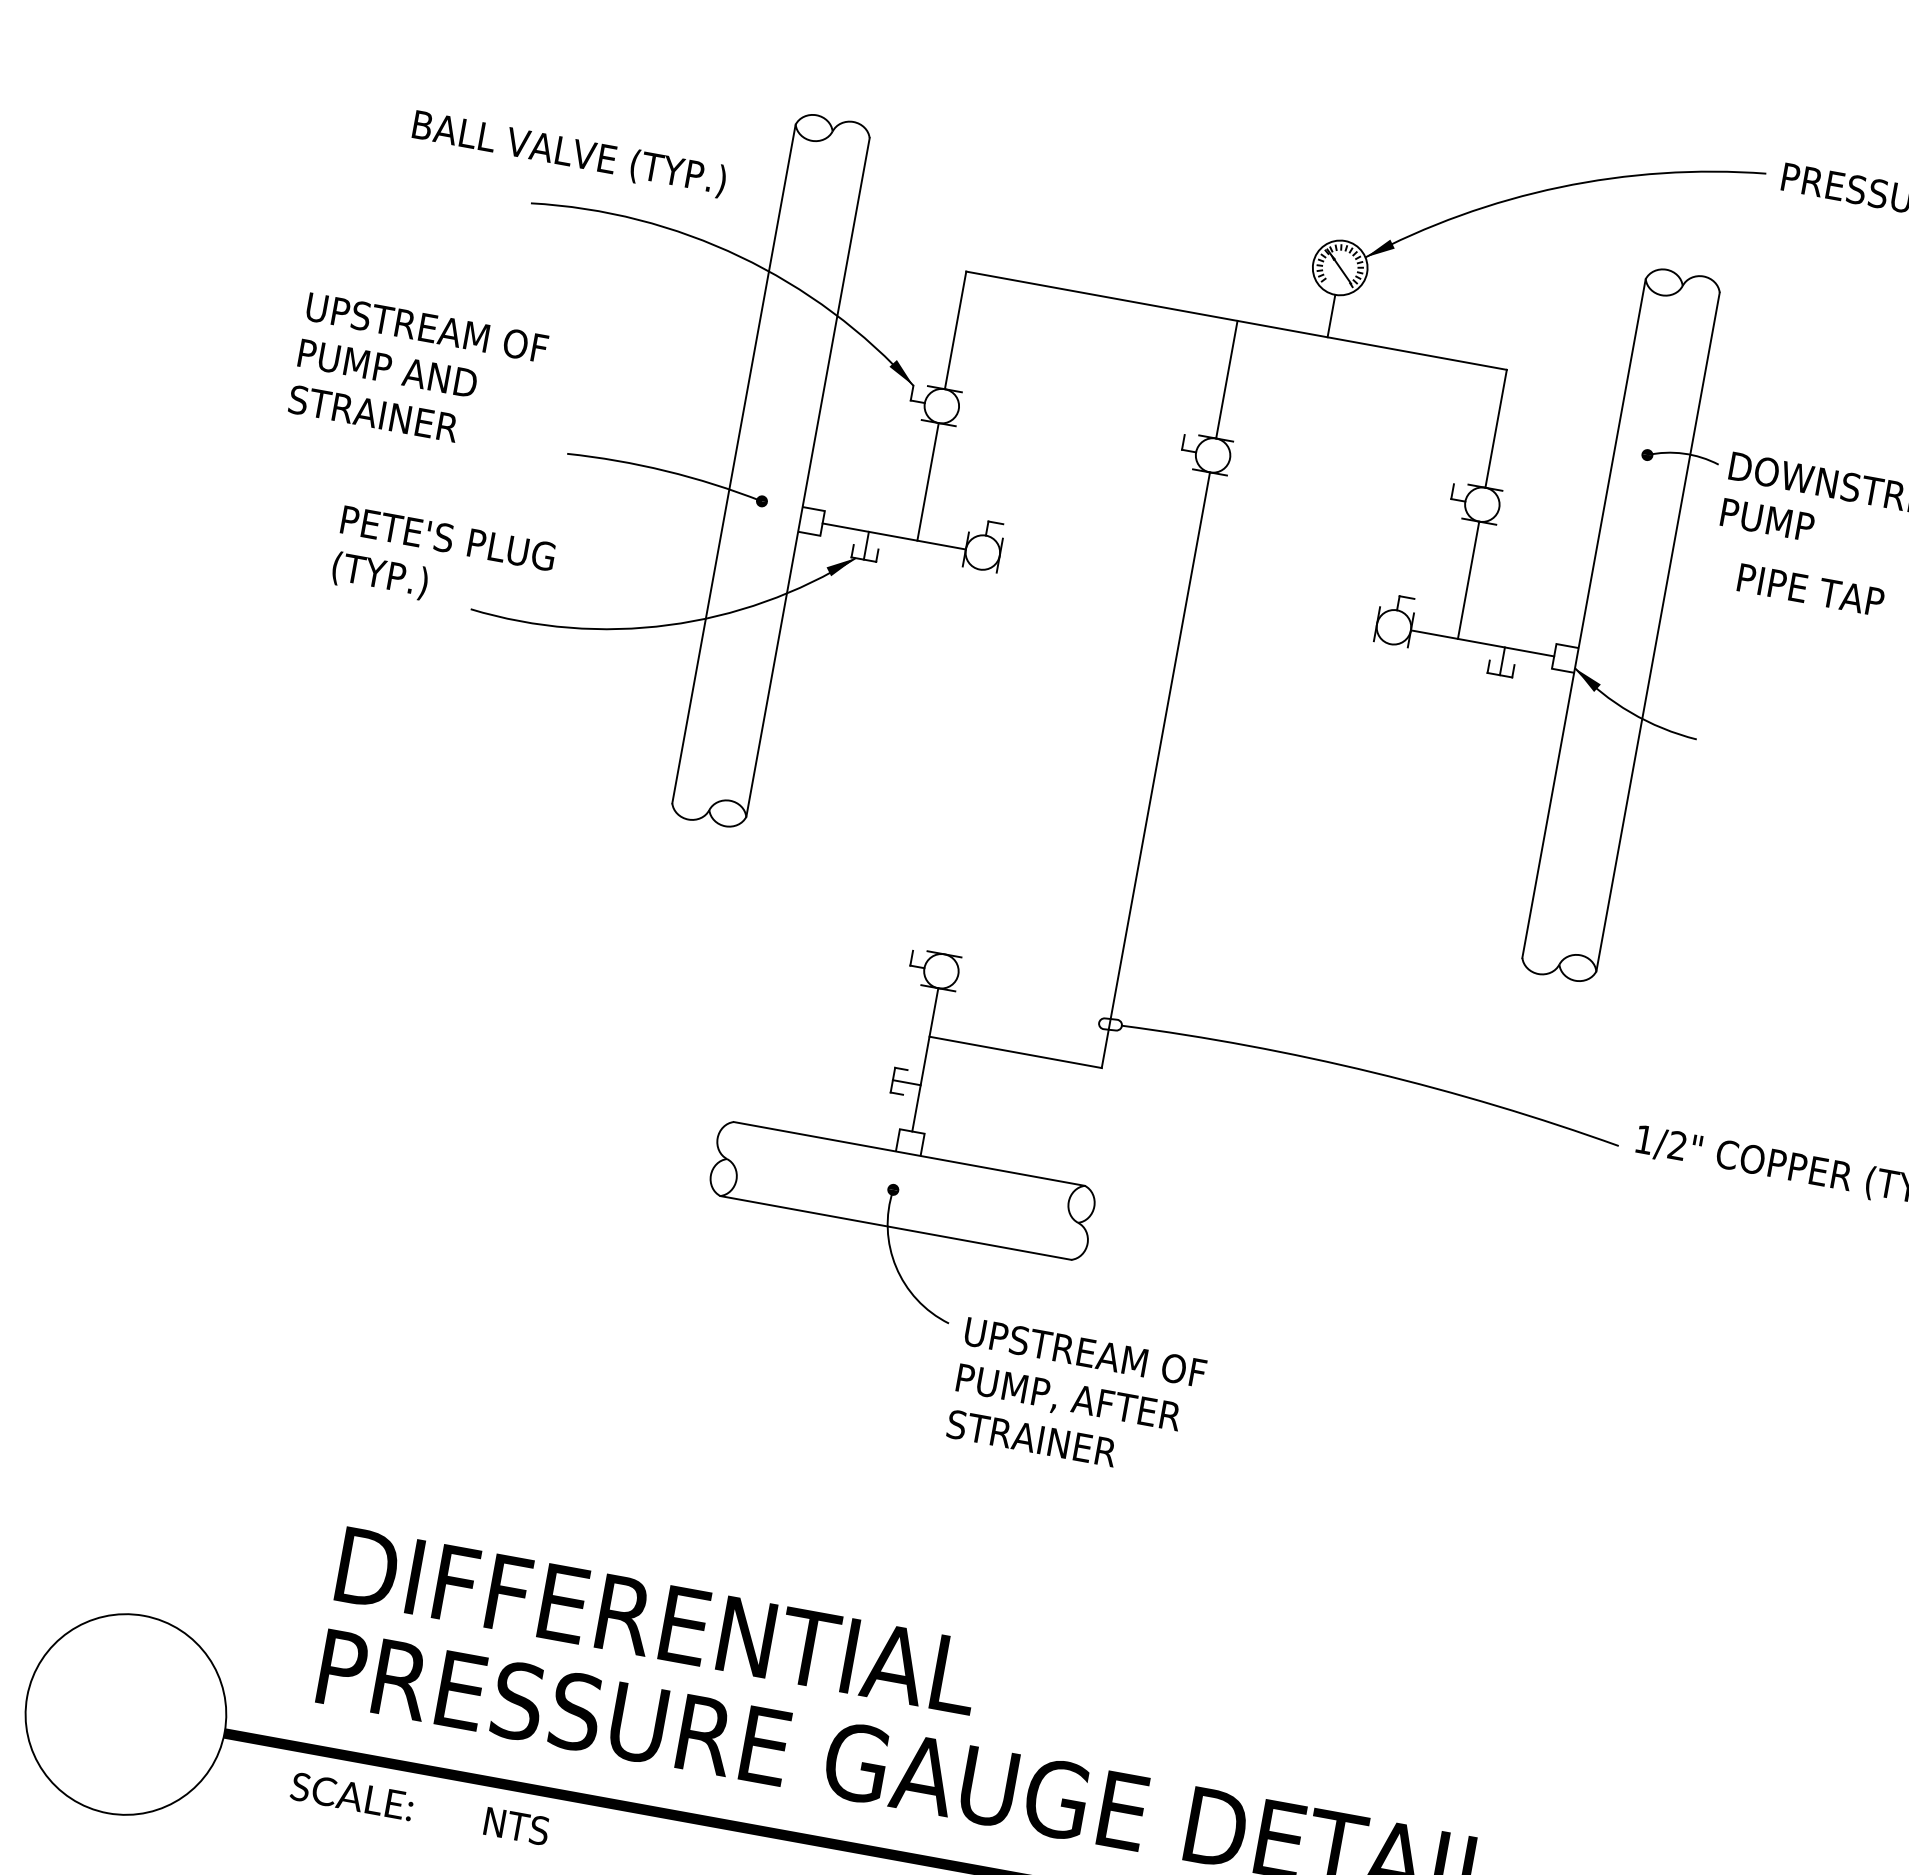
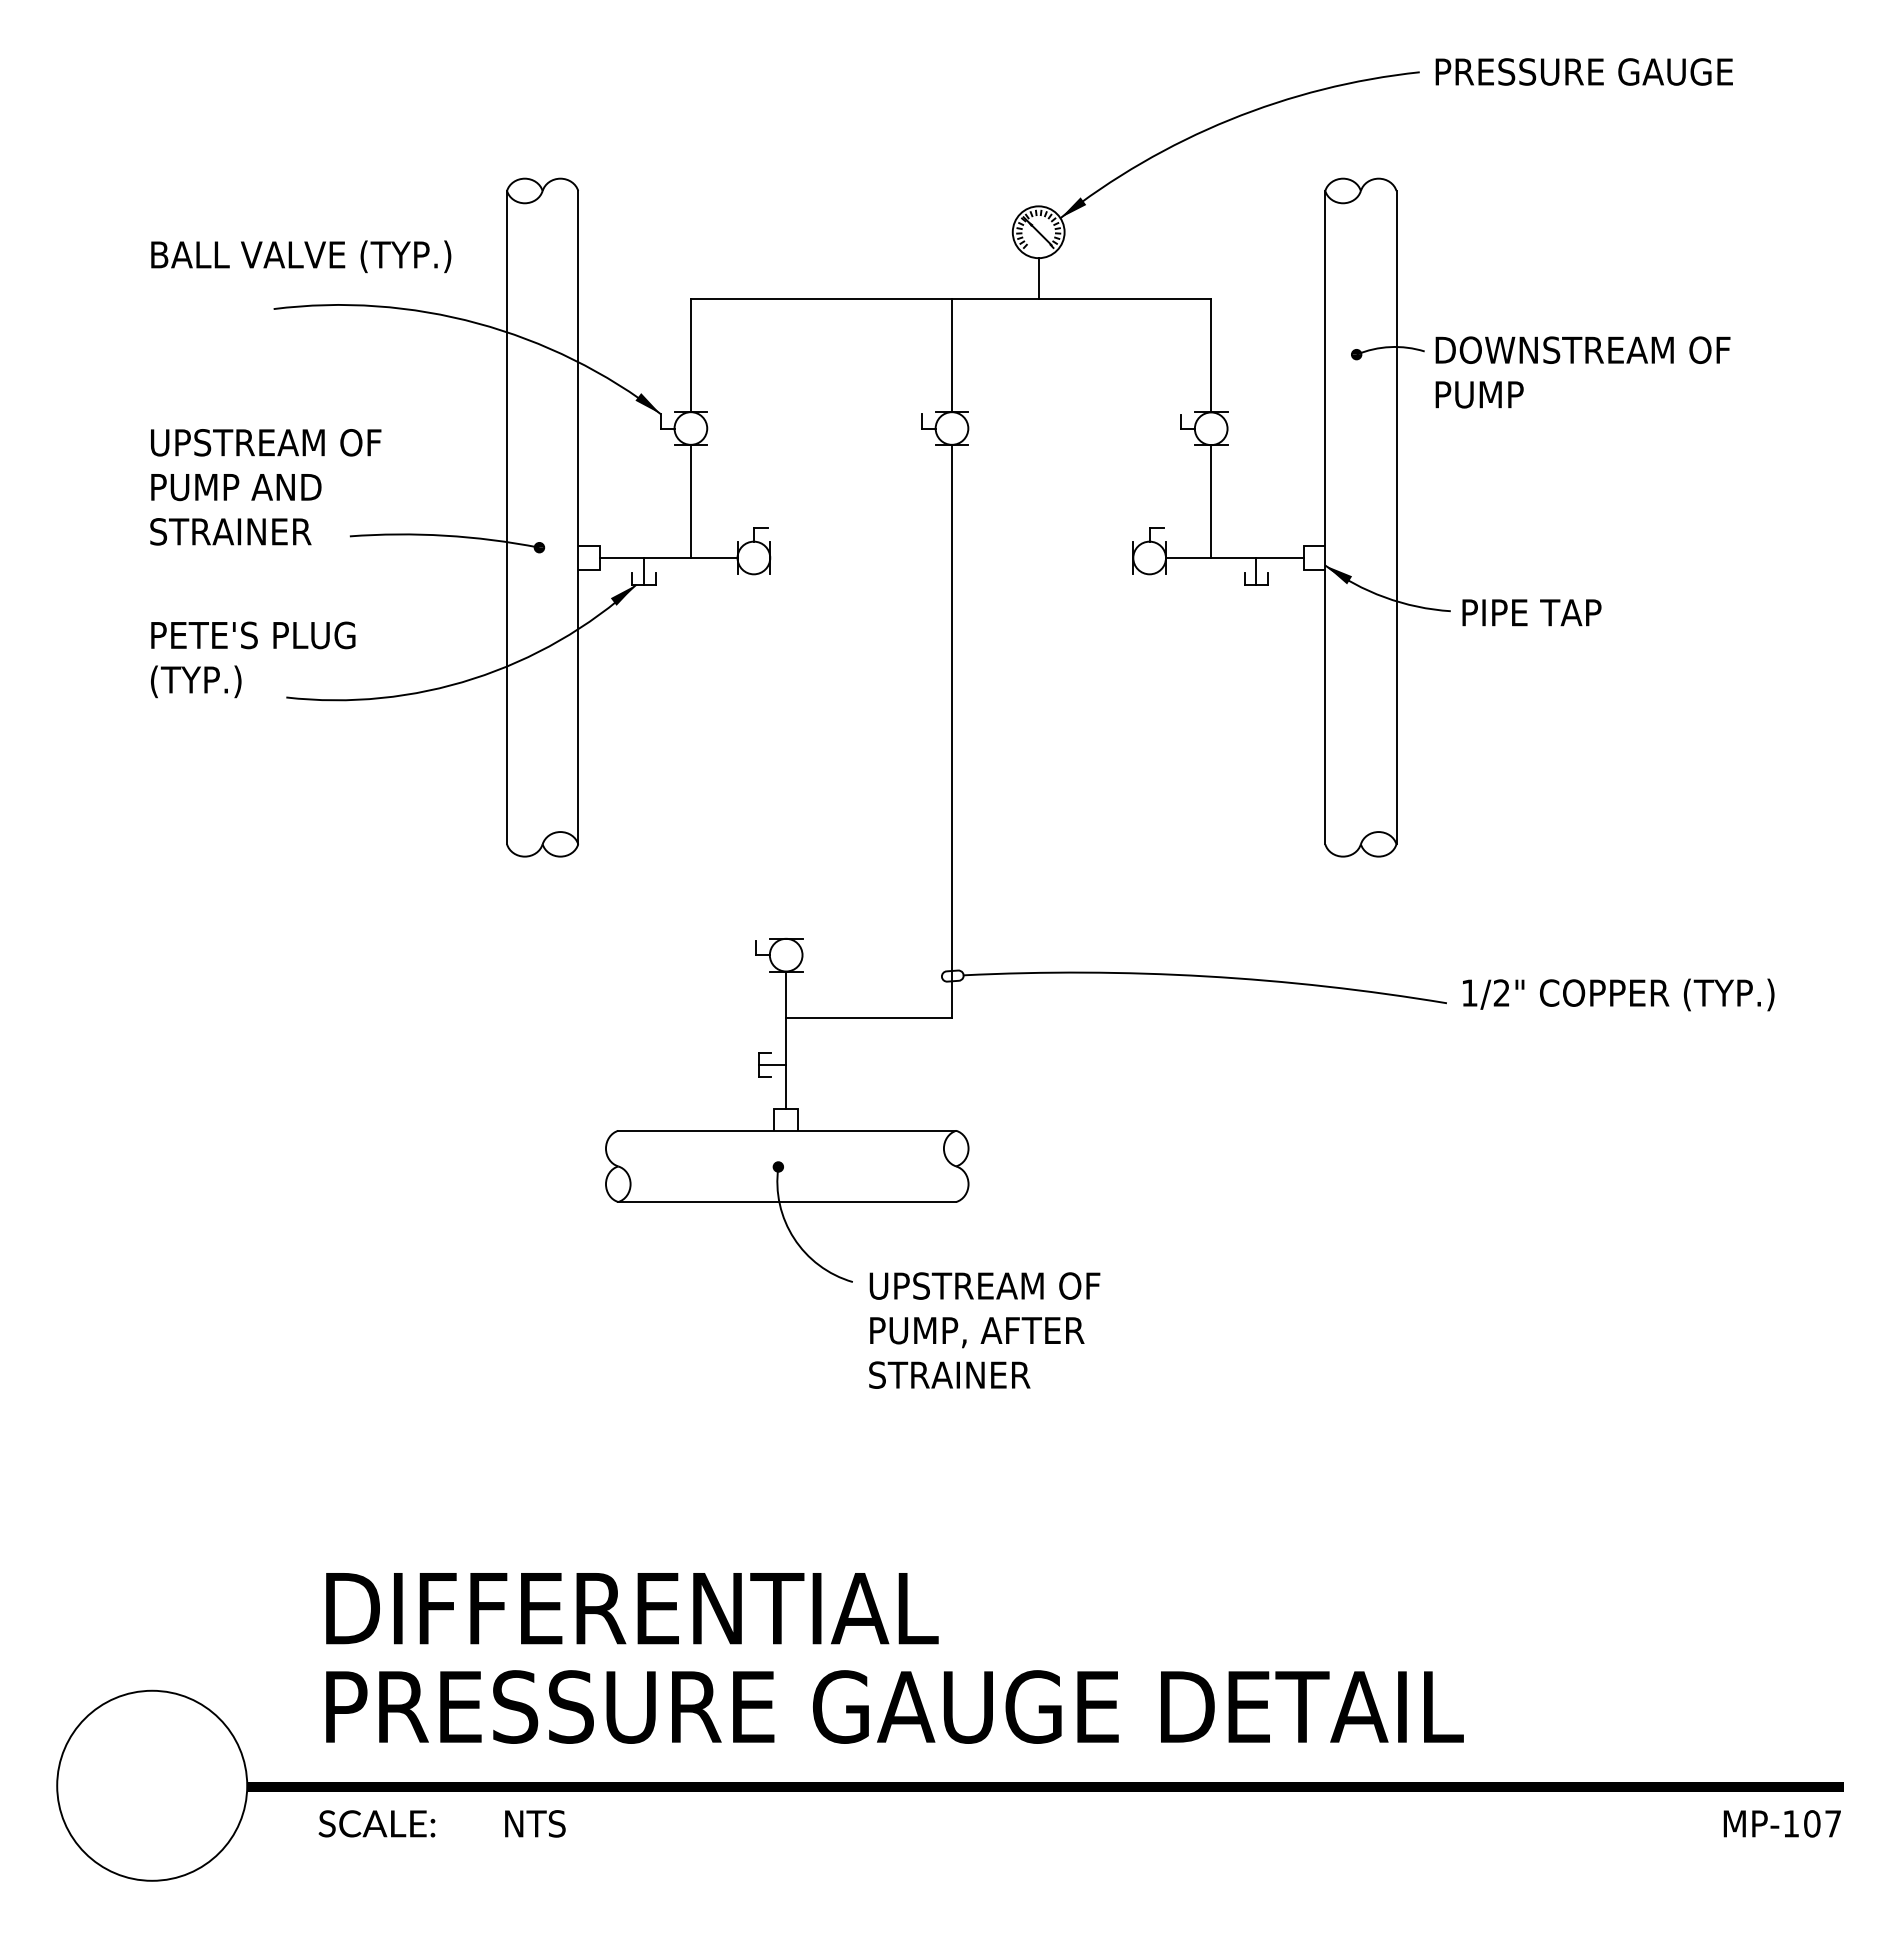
text: (418, 374) -> (265, 487), moved
text: (1810, 589) -> (1531, 612), moved

